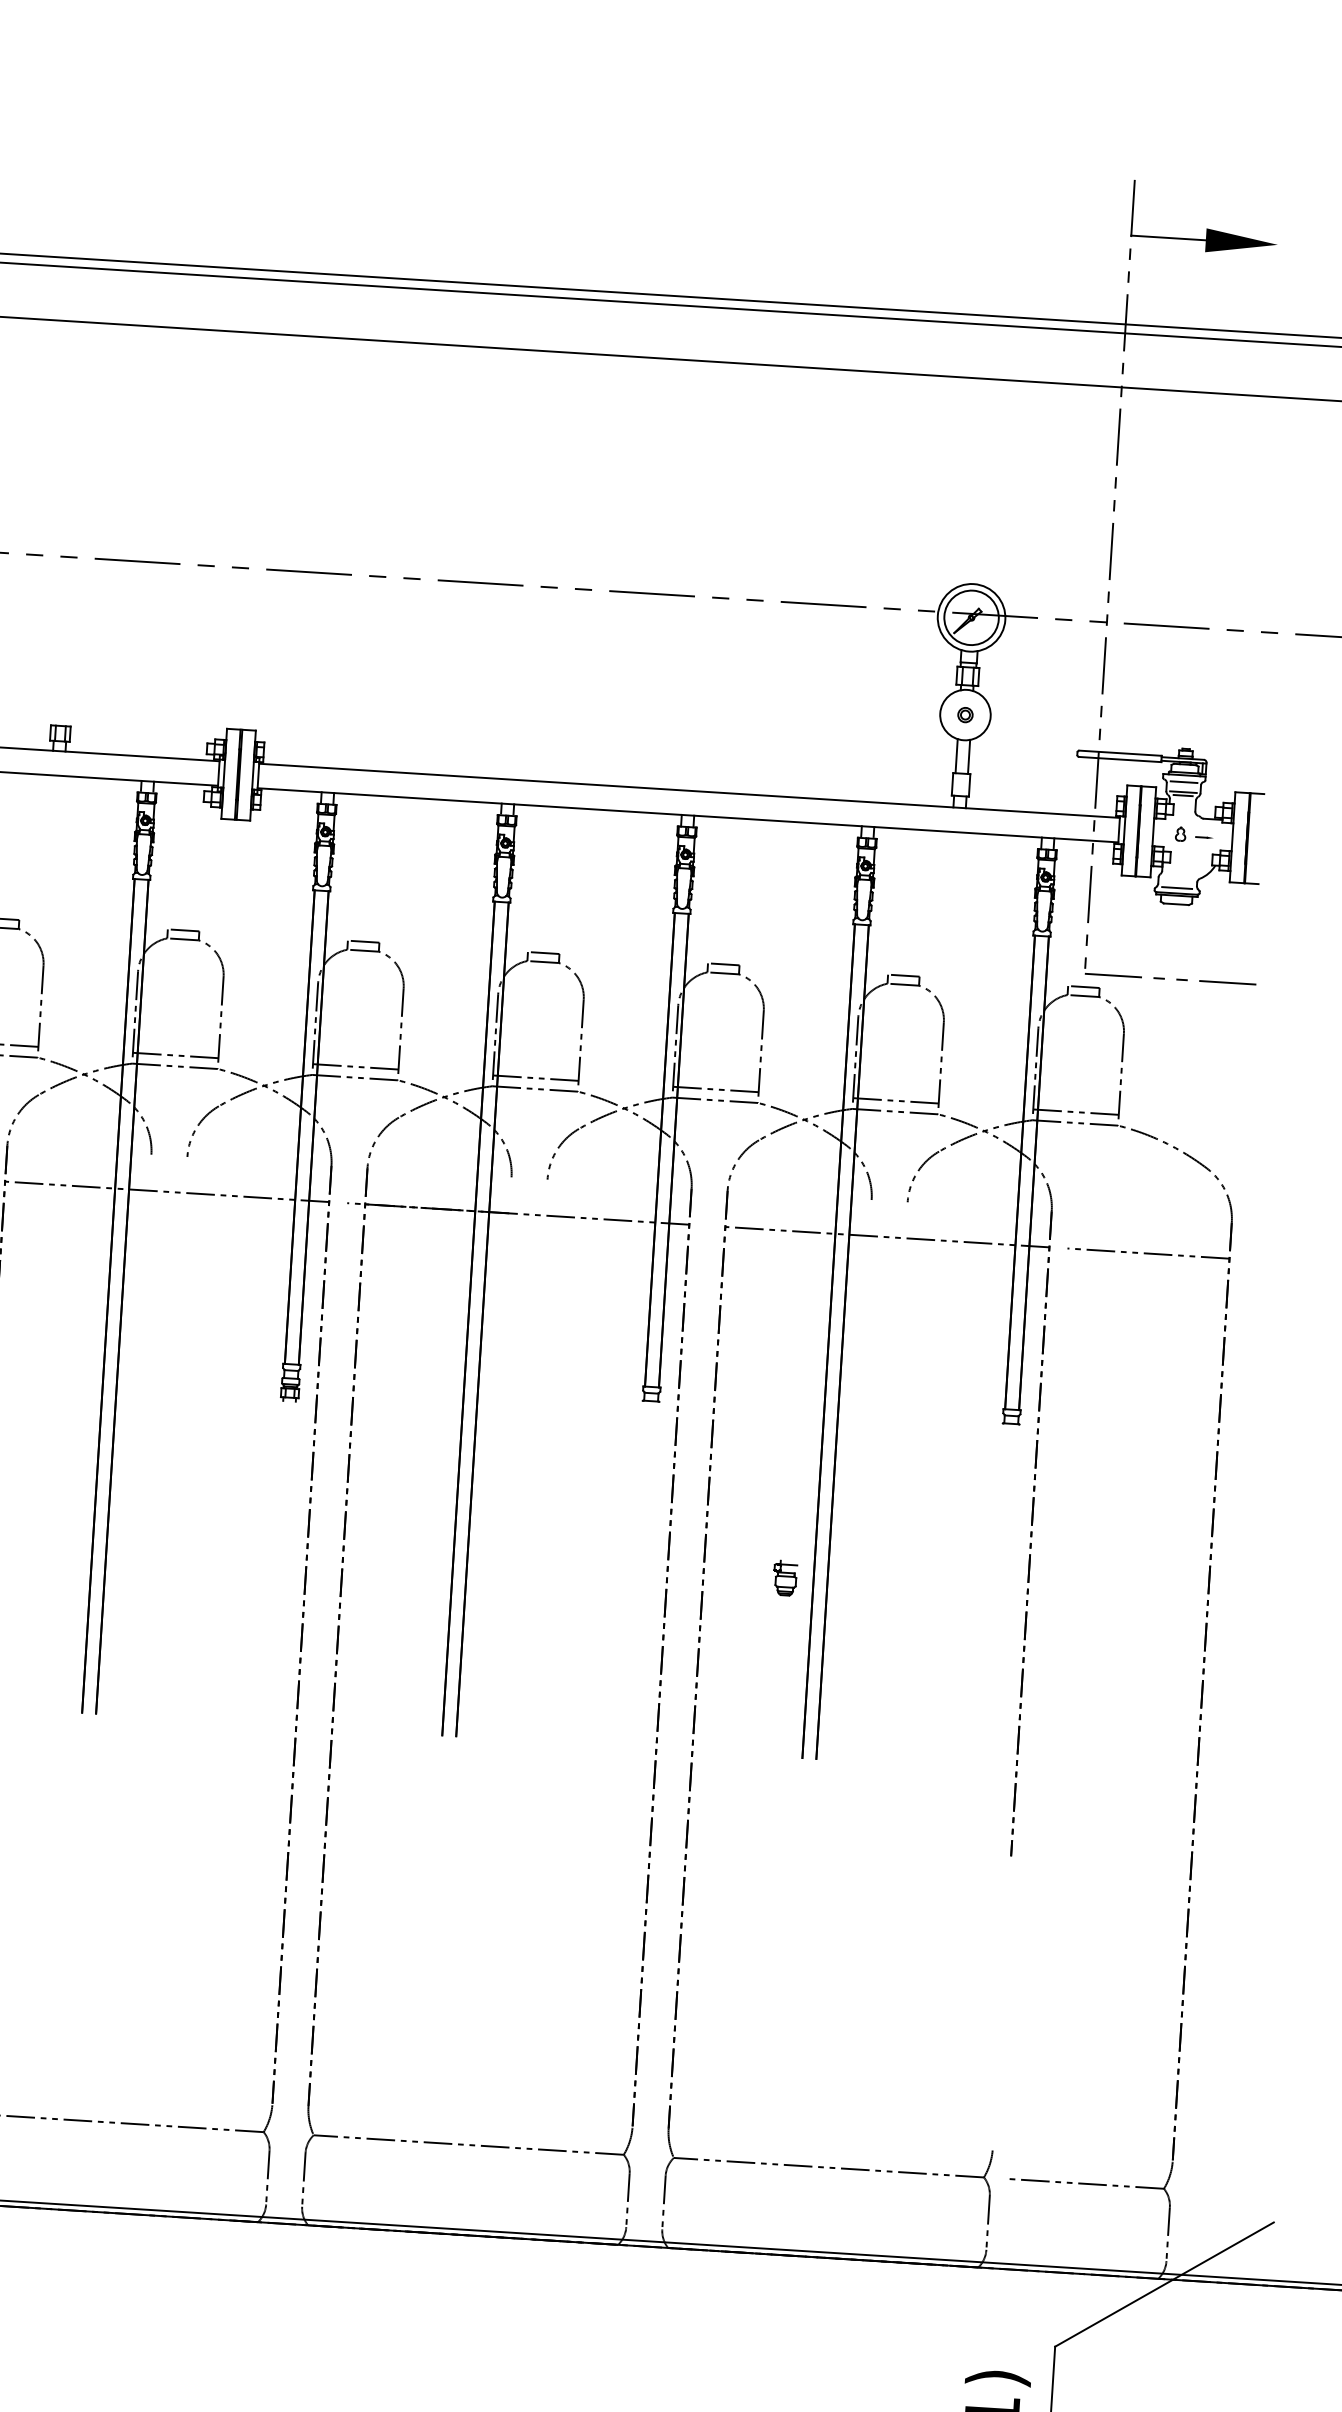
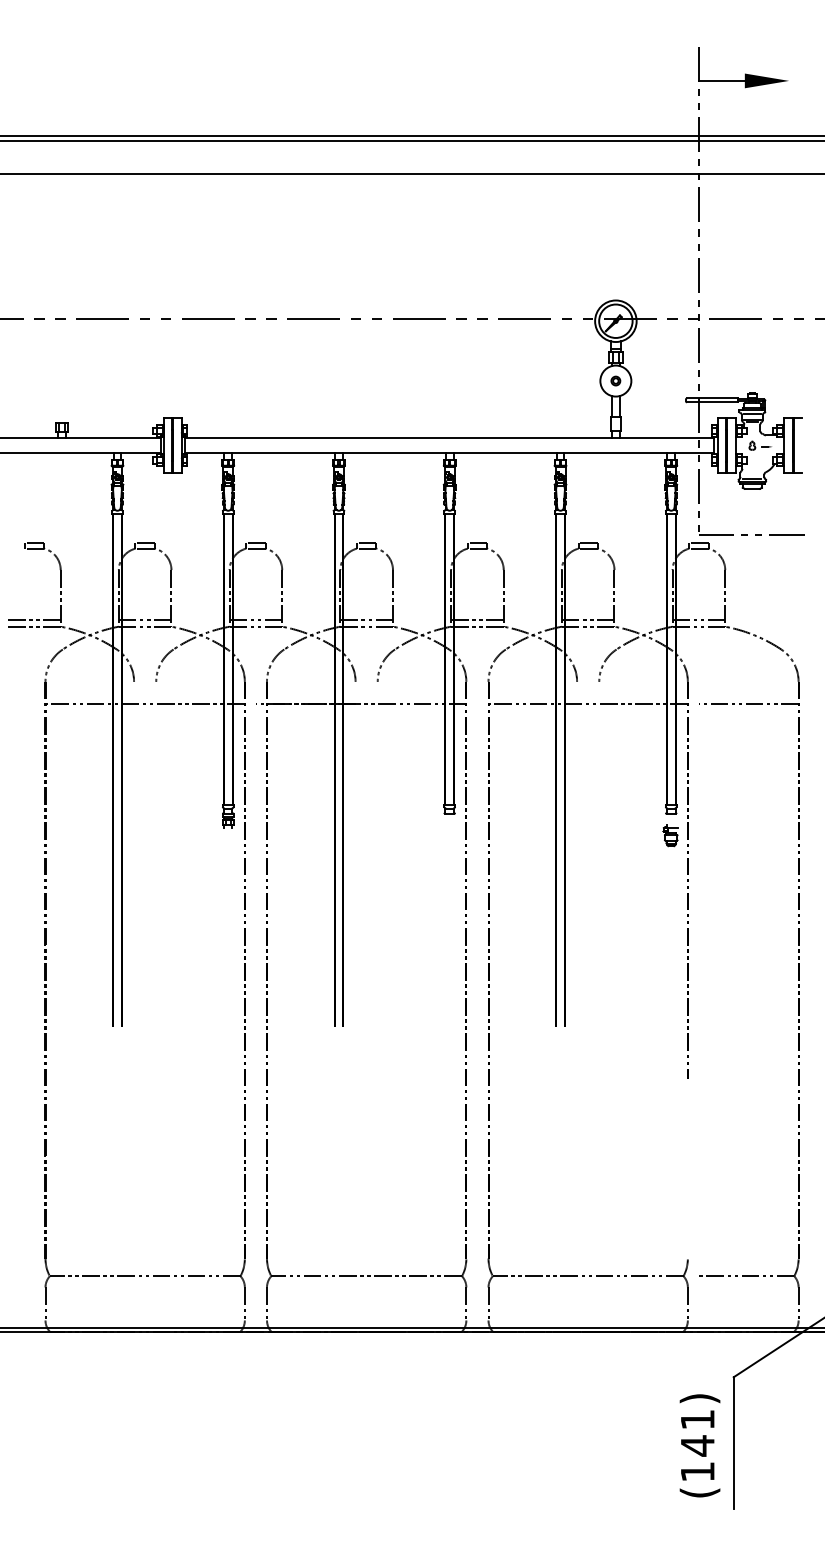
part: (784, 1577) -> (670, 835), moved

